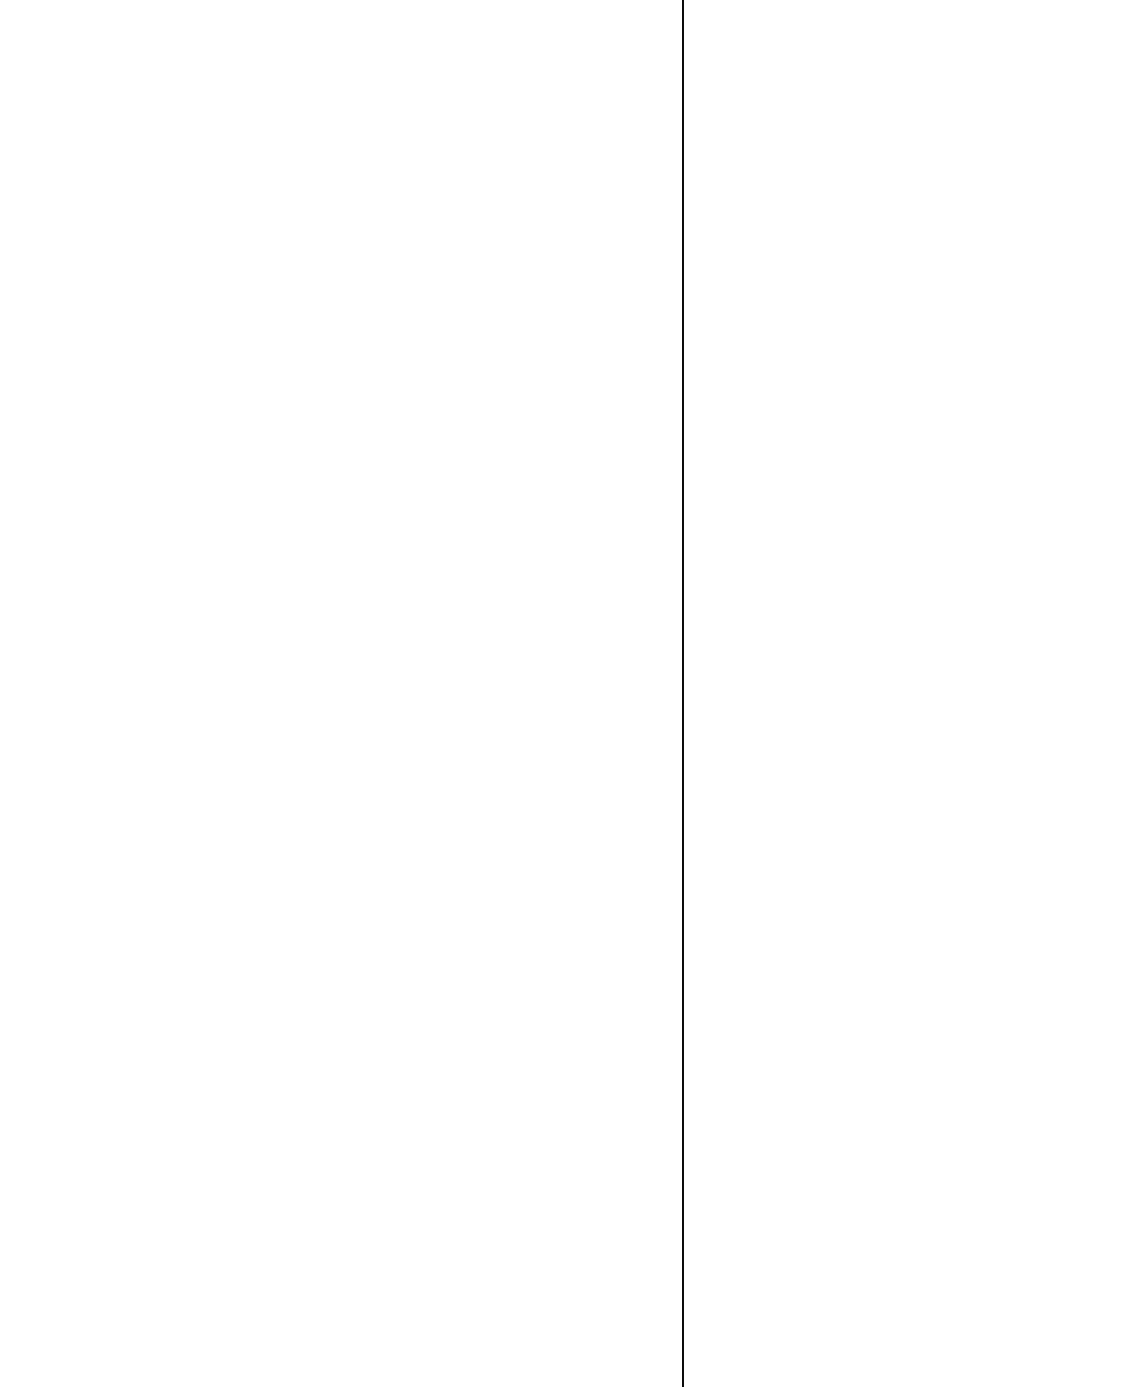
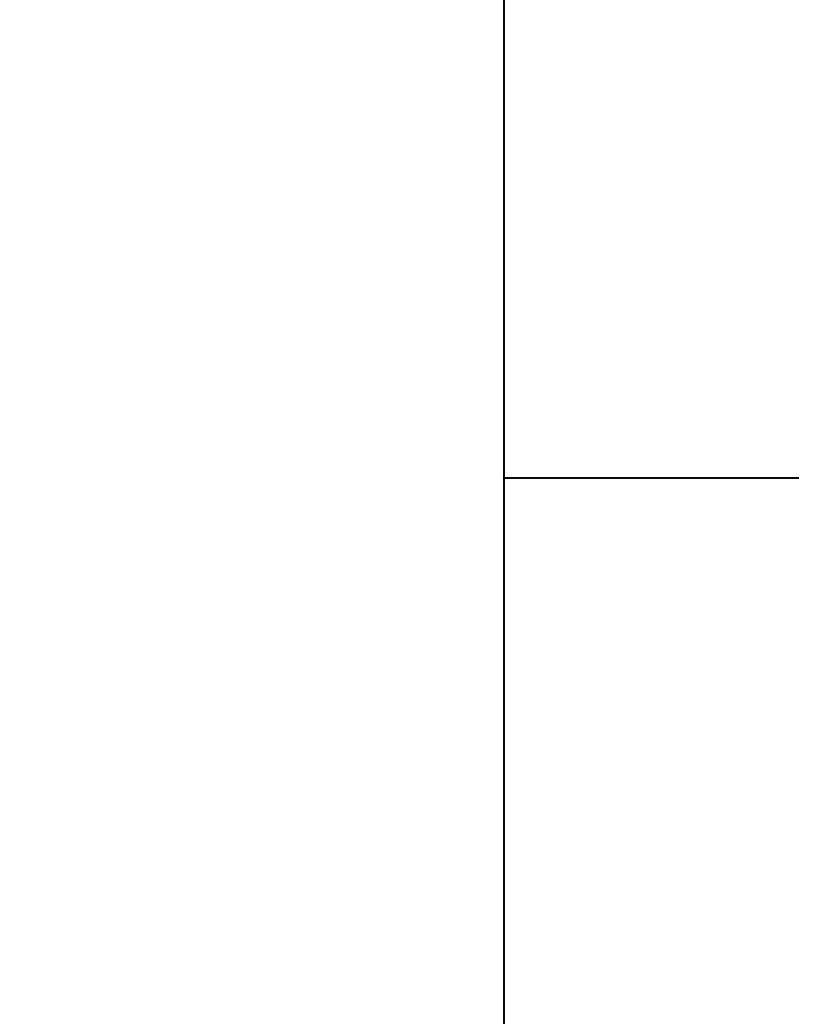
line: (882, 646) -> (651, 477), added

